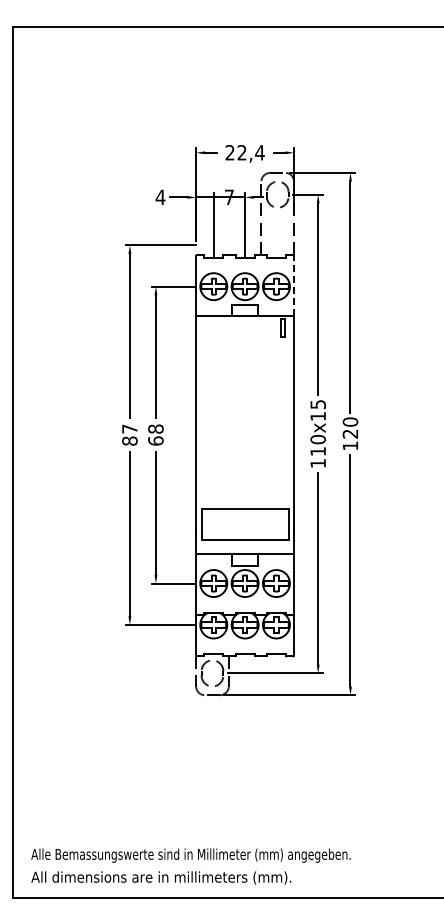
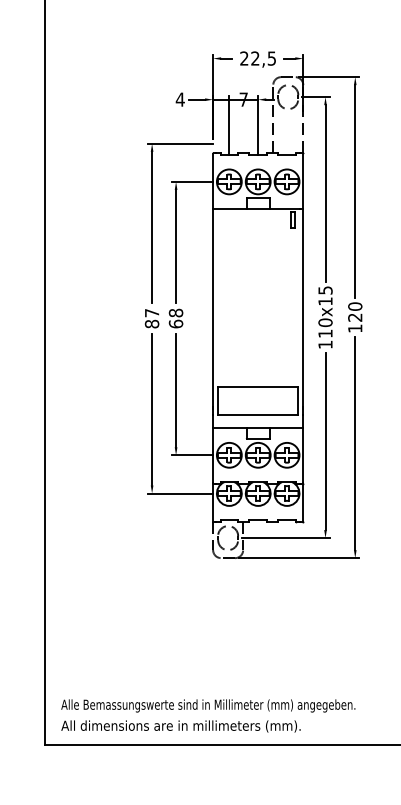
text: (259, 152) -> (271, 58), 22,4 -> 22,5
line: (294, 285) -> (303, 180), dashed -> solid

